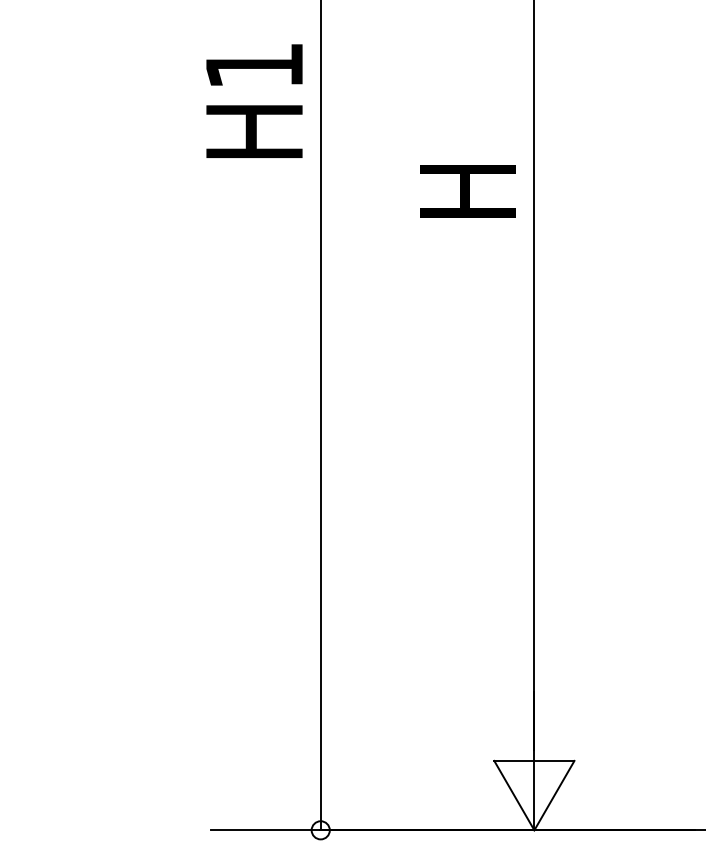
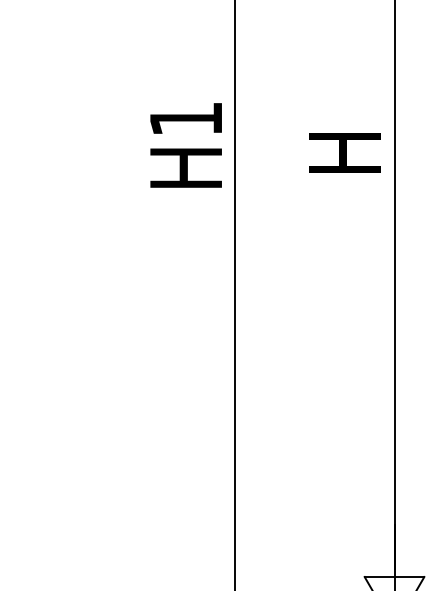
text: (254, 100) -> (186, 144), moved

